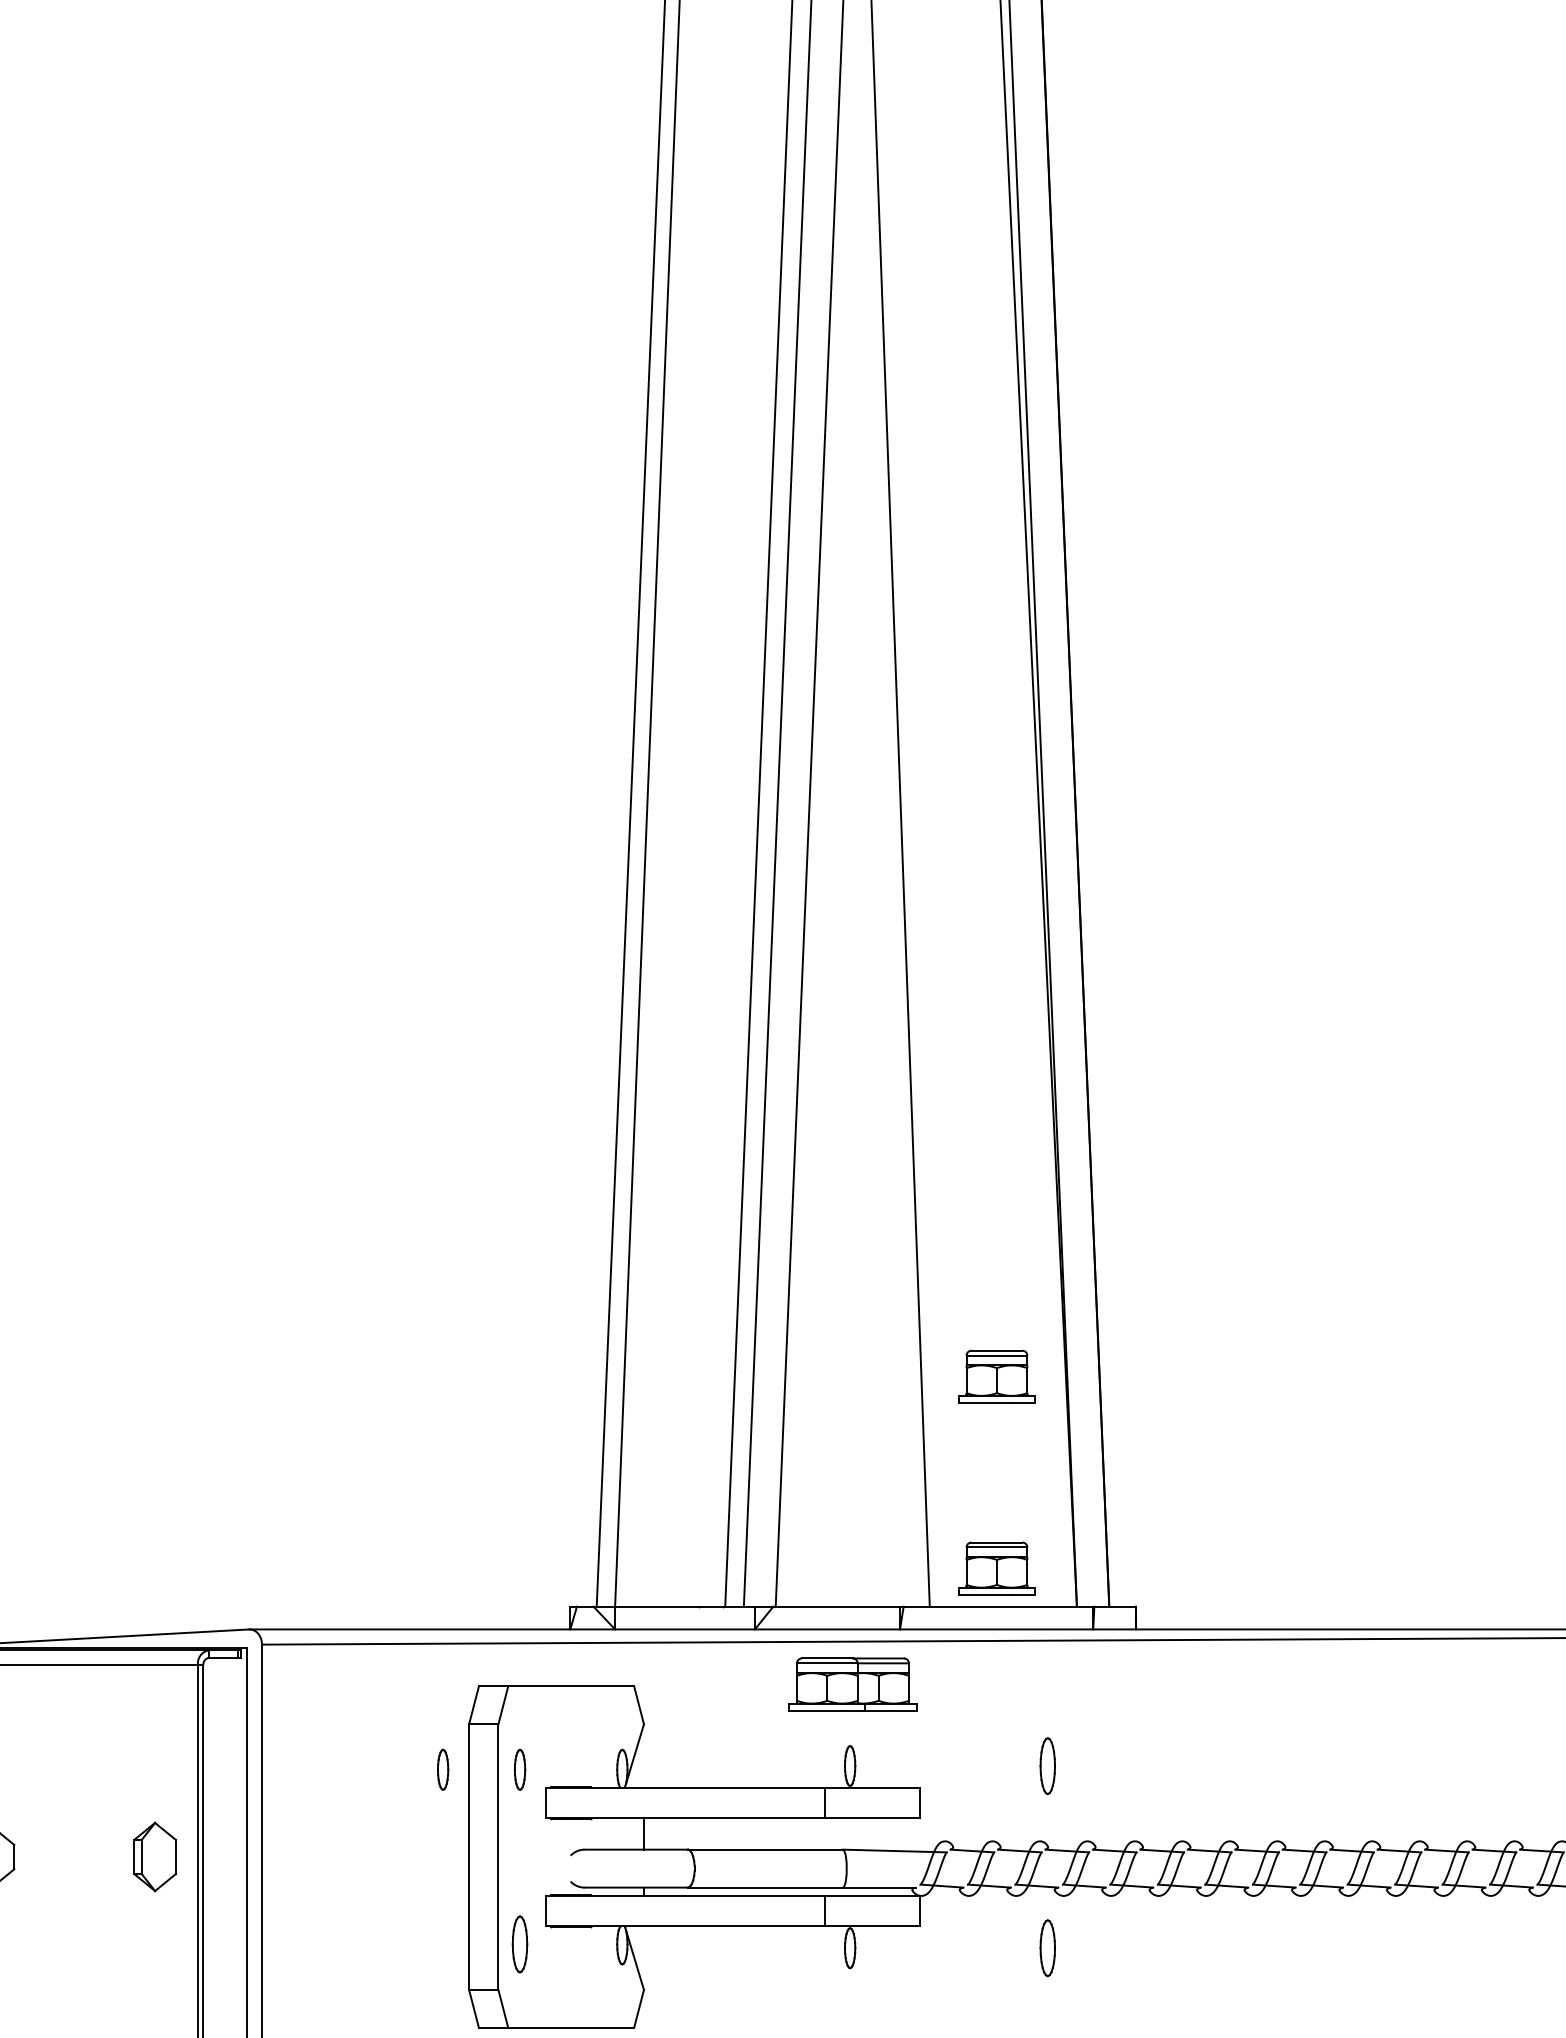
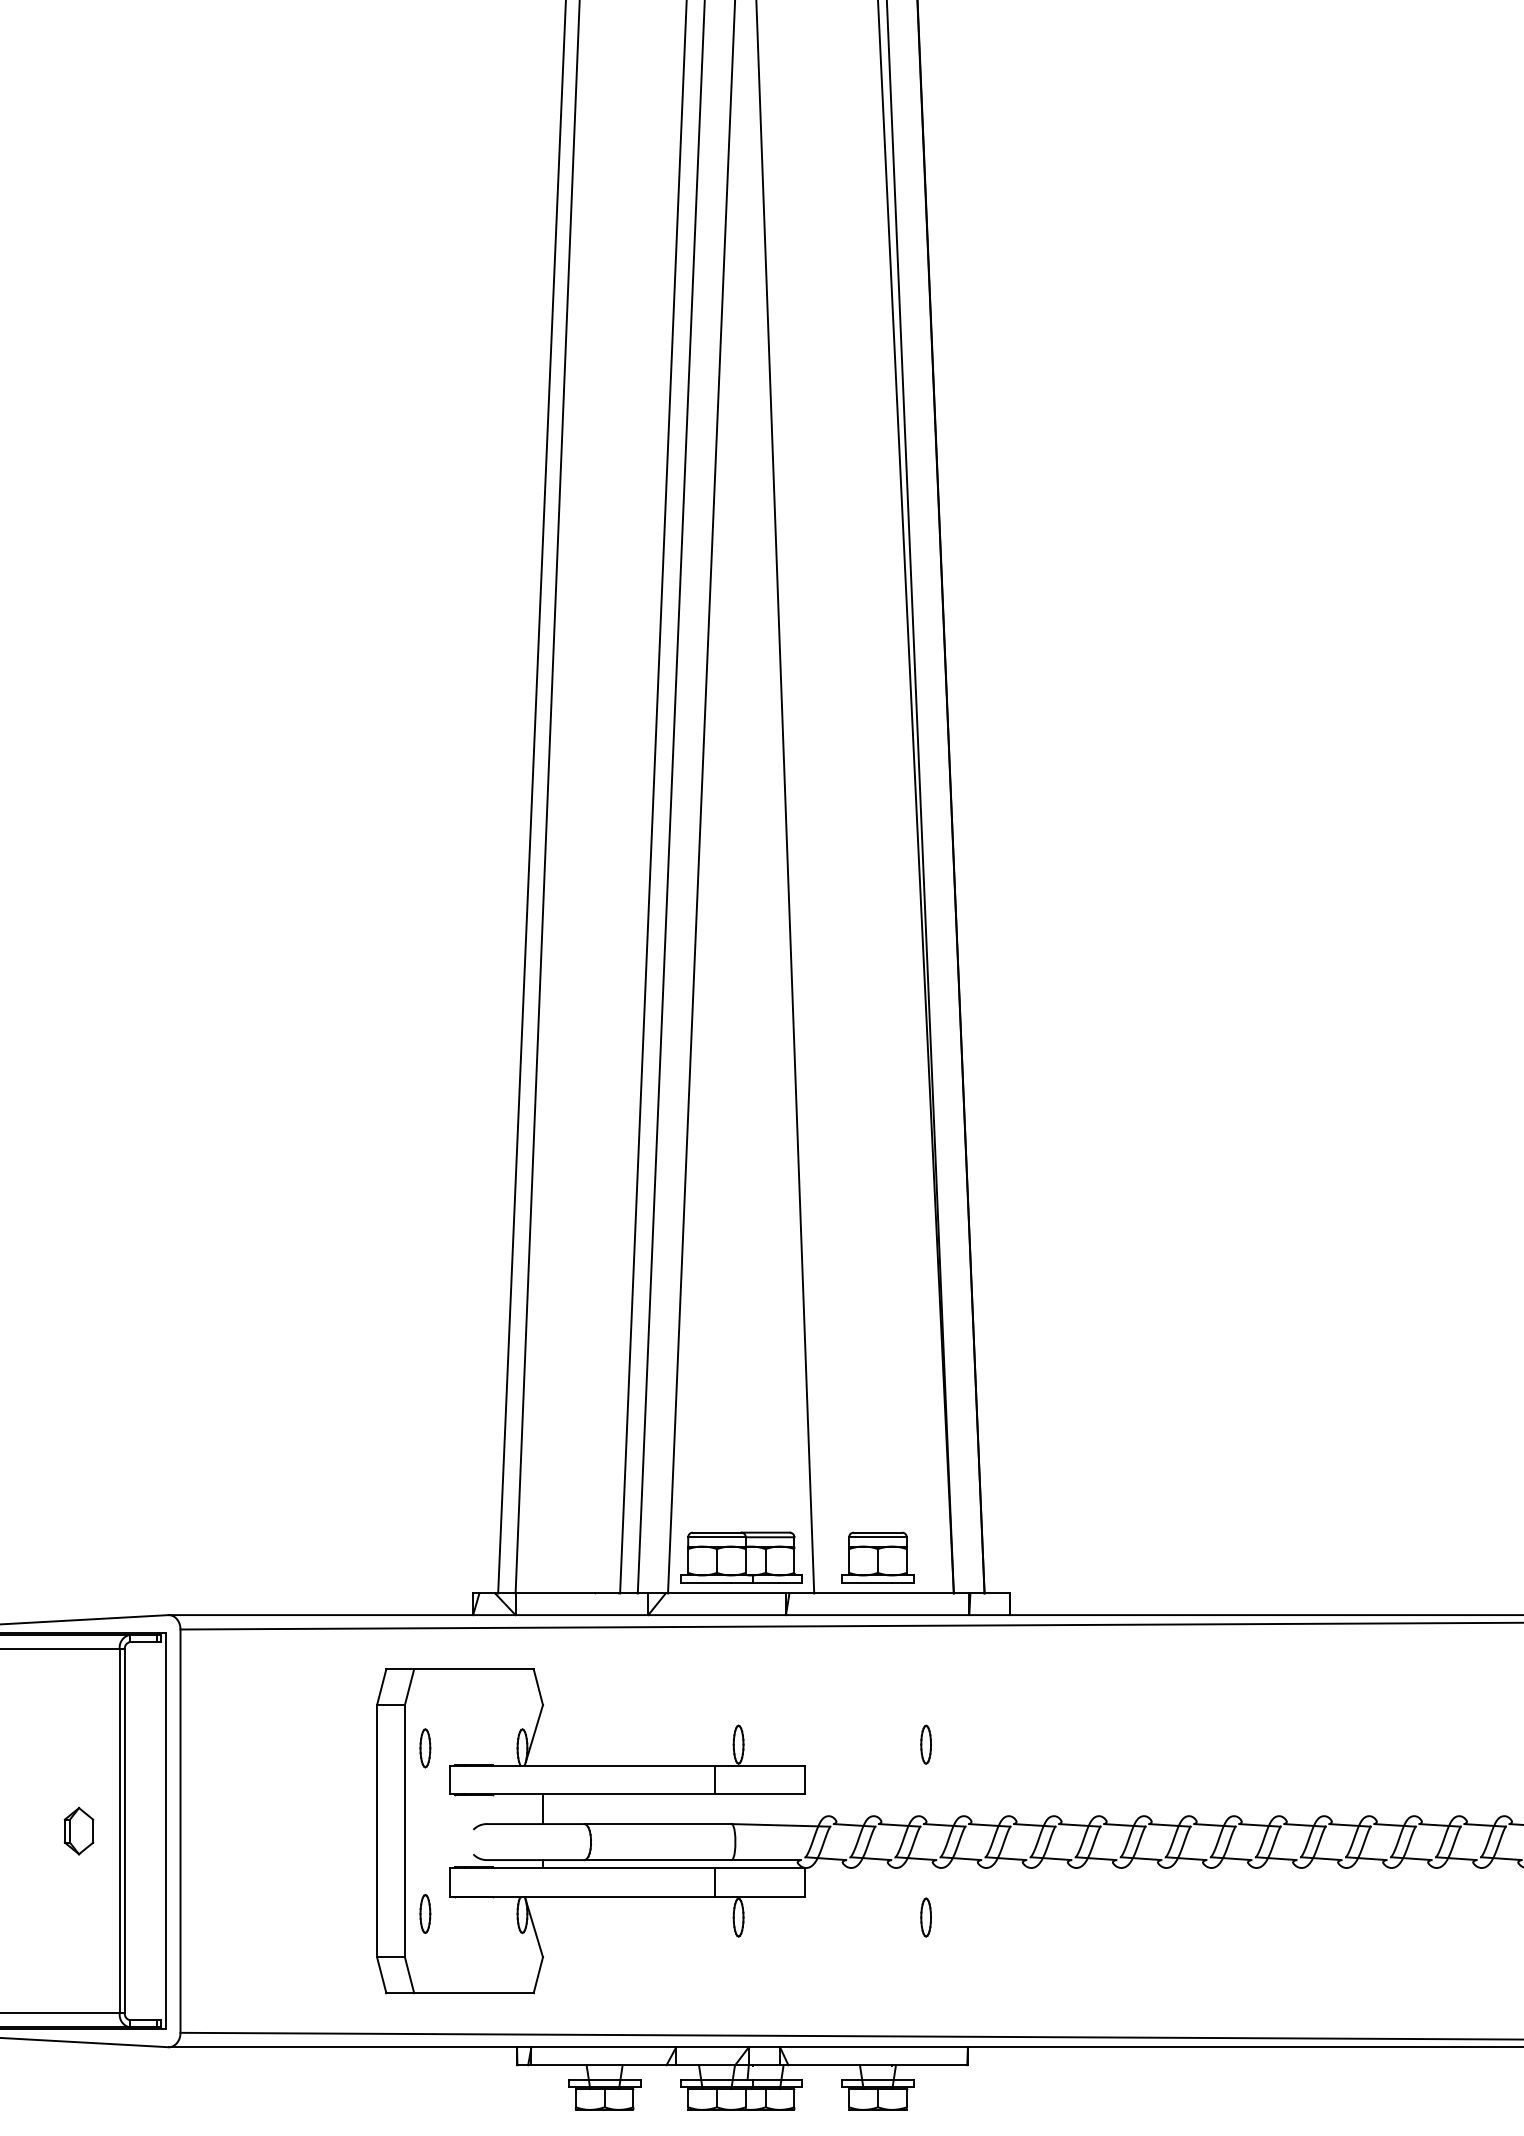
part: (996, 1376) -> (877, 1375), removed
part: (853, 1684) -> (741, 1557), moved
part: (1047, 1765) -> (925, 1744), size x0.71
part: (443, 1770) -> (352, 1748), removed
part: (154, 1857) -> (78, 1831), size x0.71
part: (520, 1943) -> (425, 1913), size x0.71
part: (1047, 1948) -> (925, 1917), size x0.71

